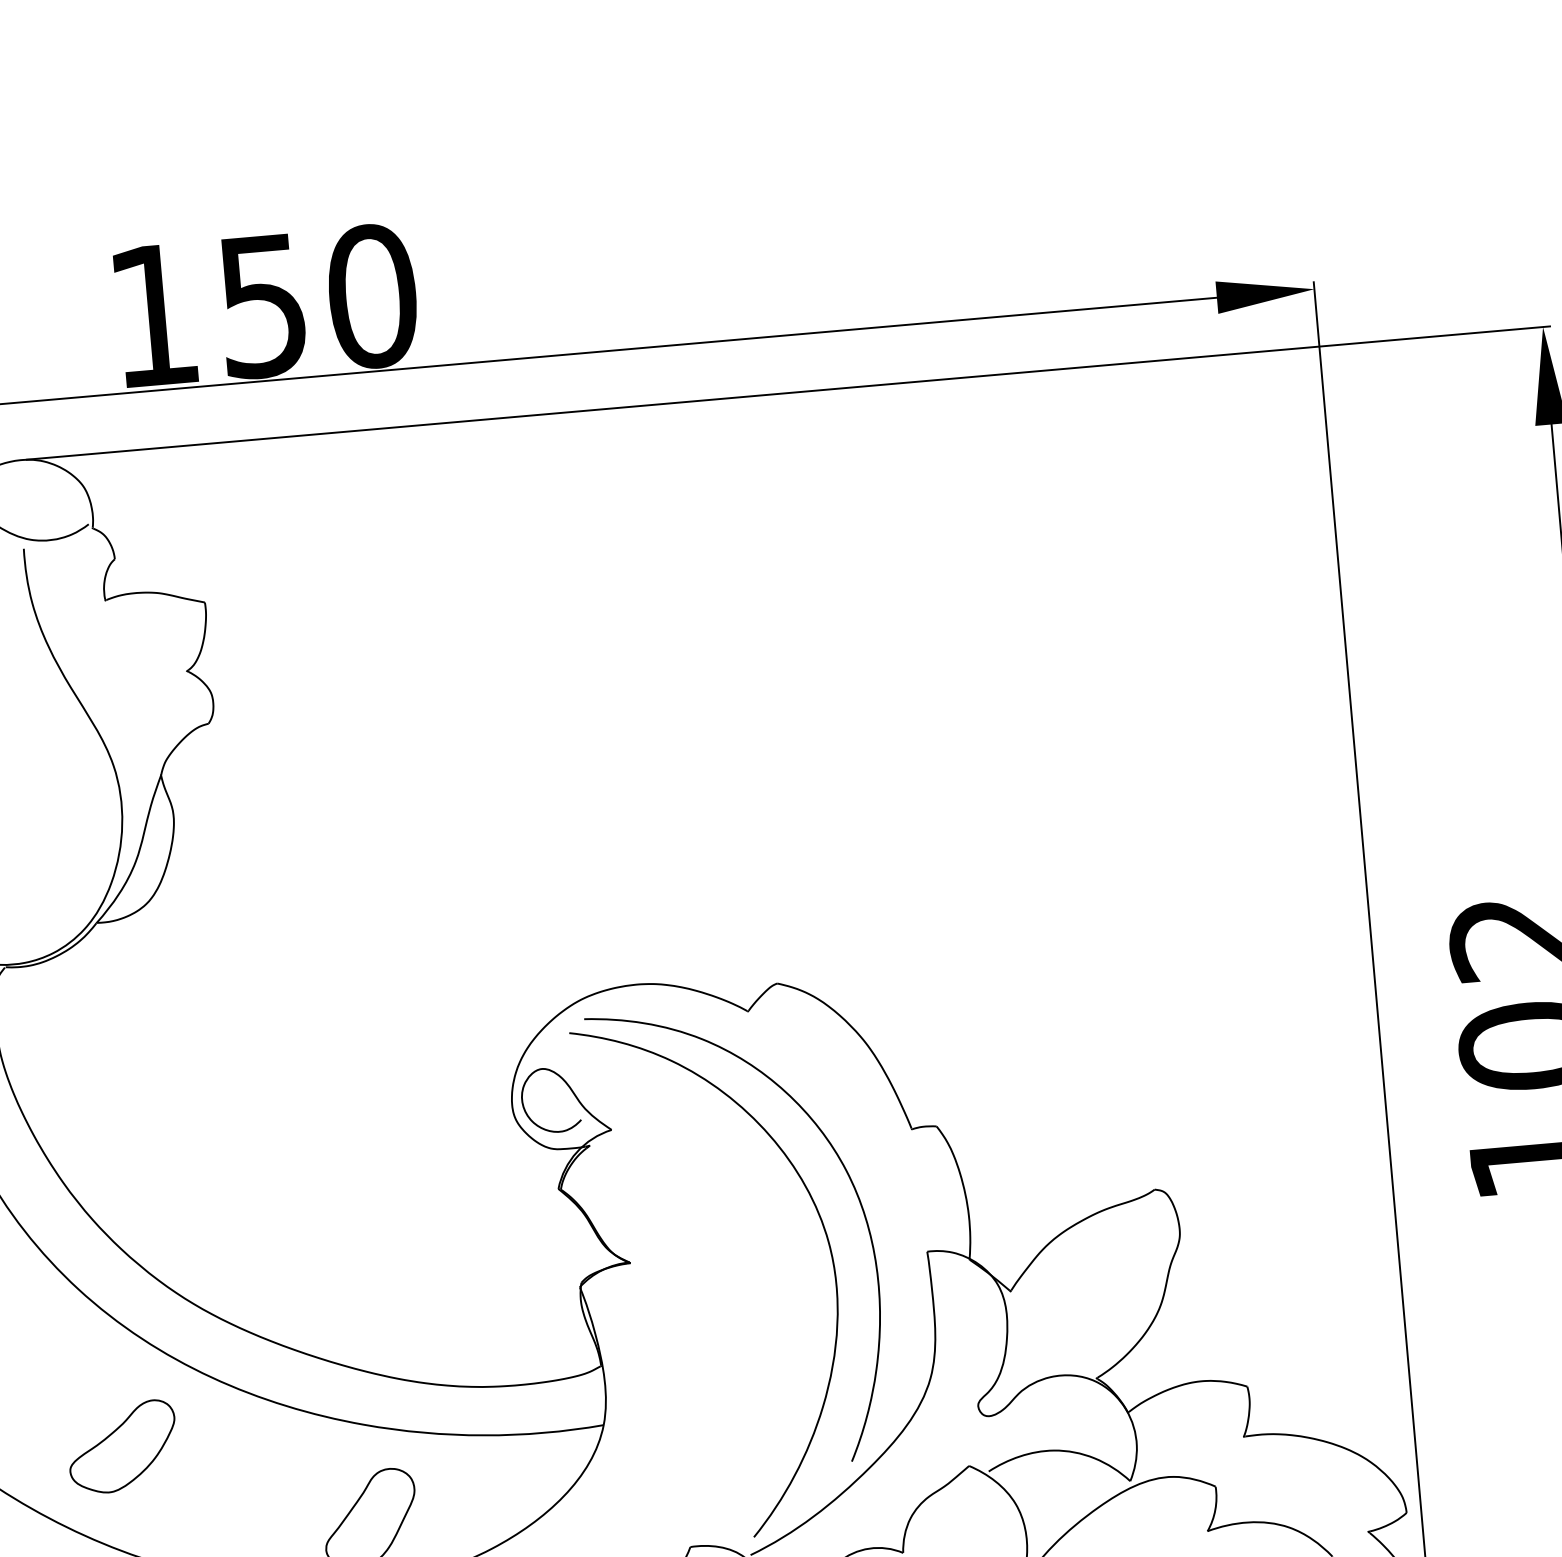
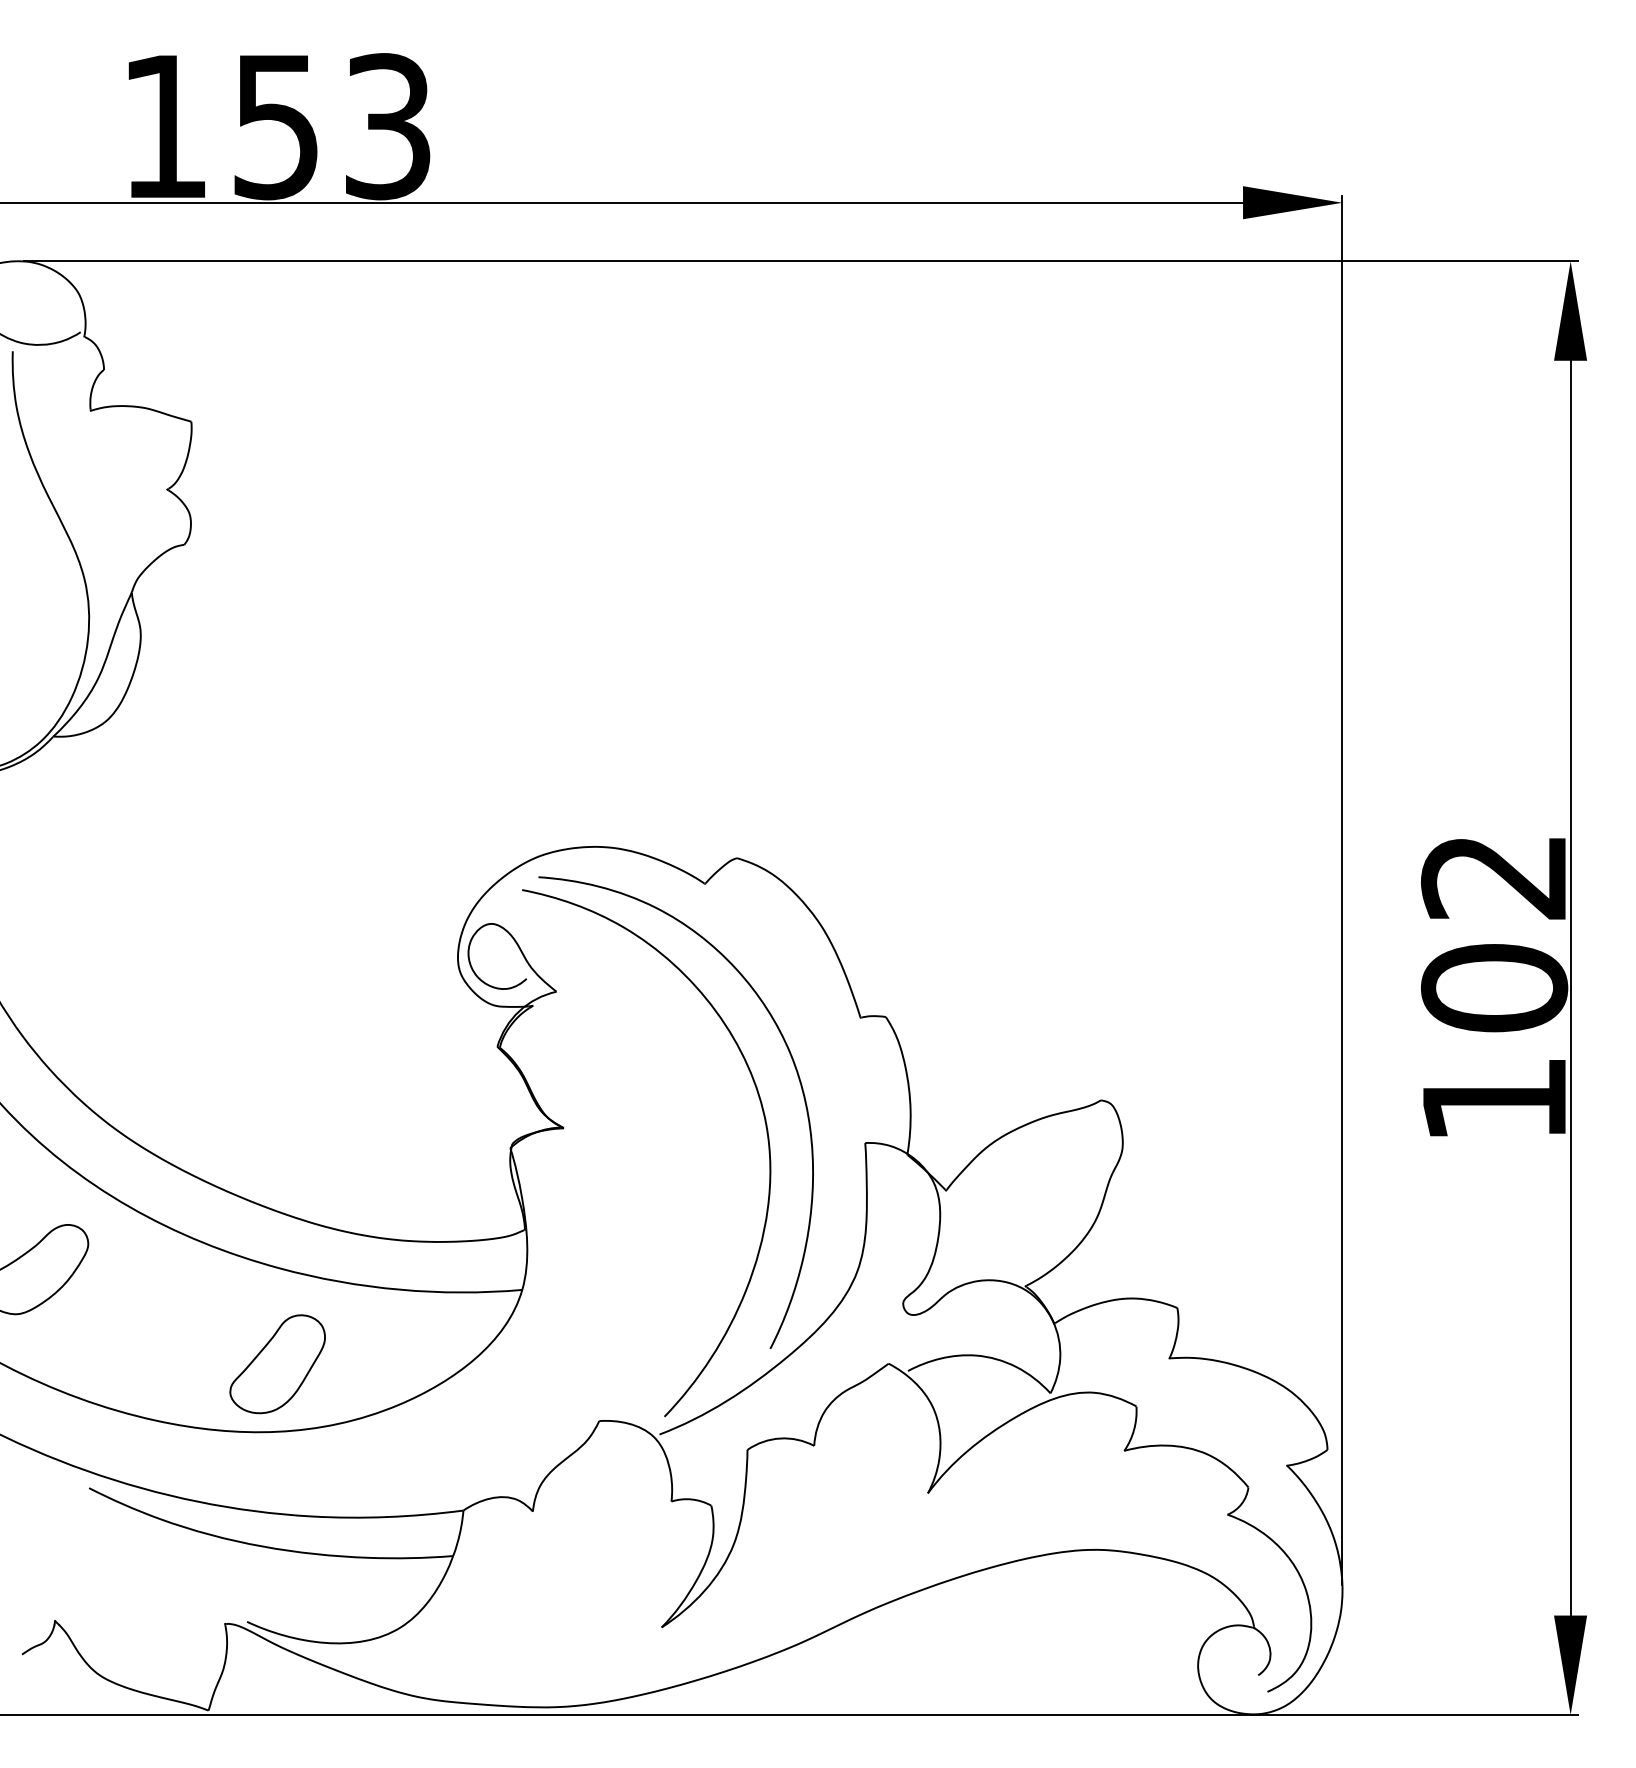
text: (372, 296) -> (388, 126), 150 -> 153

